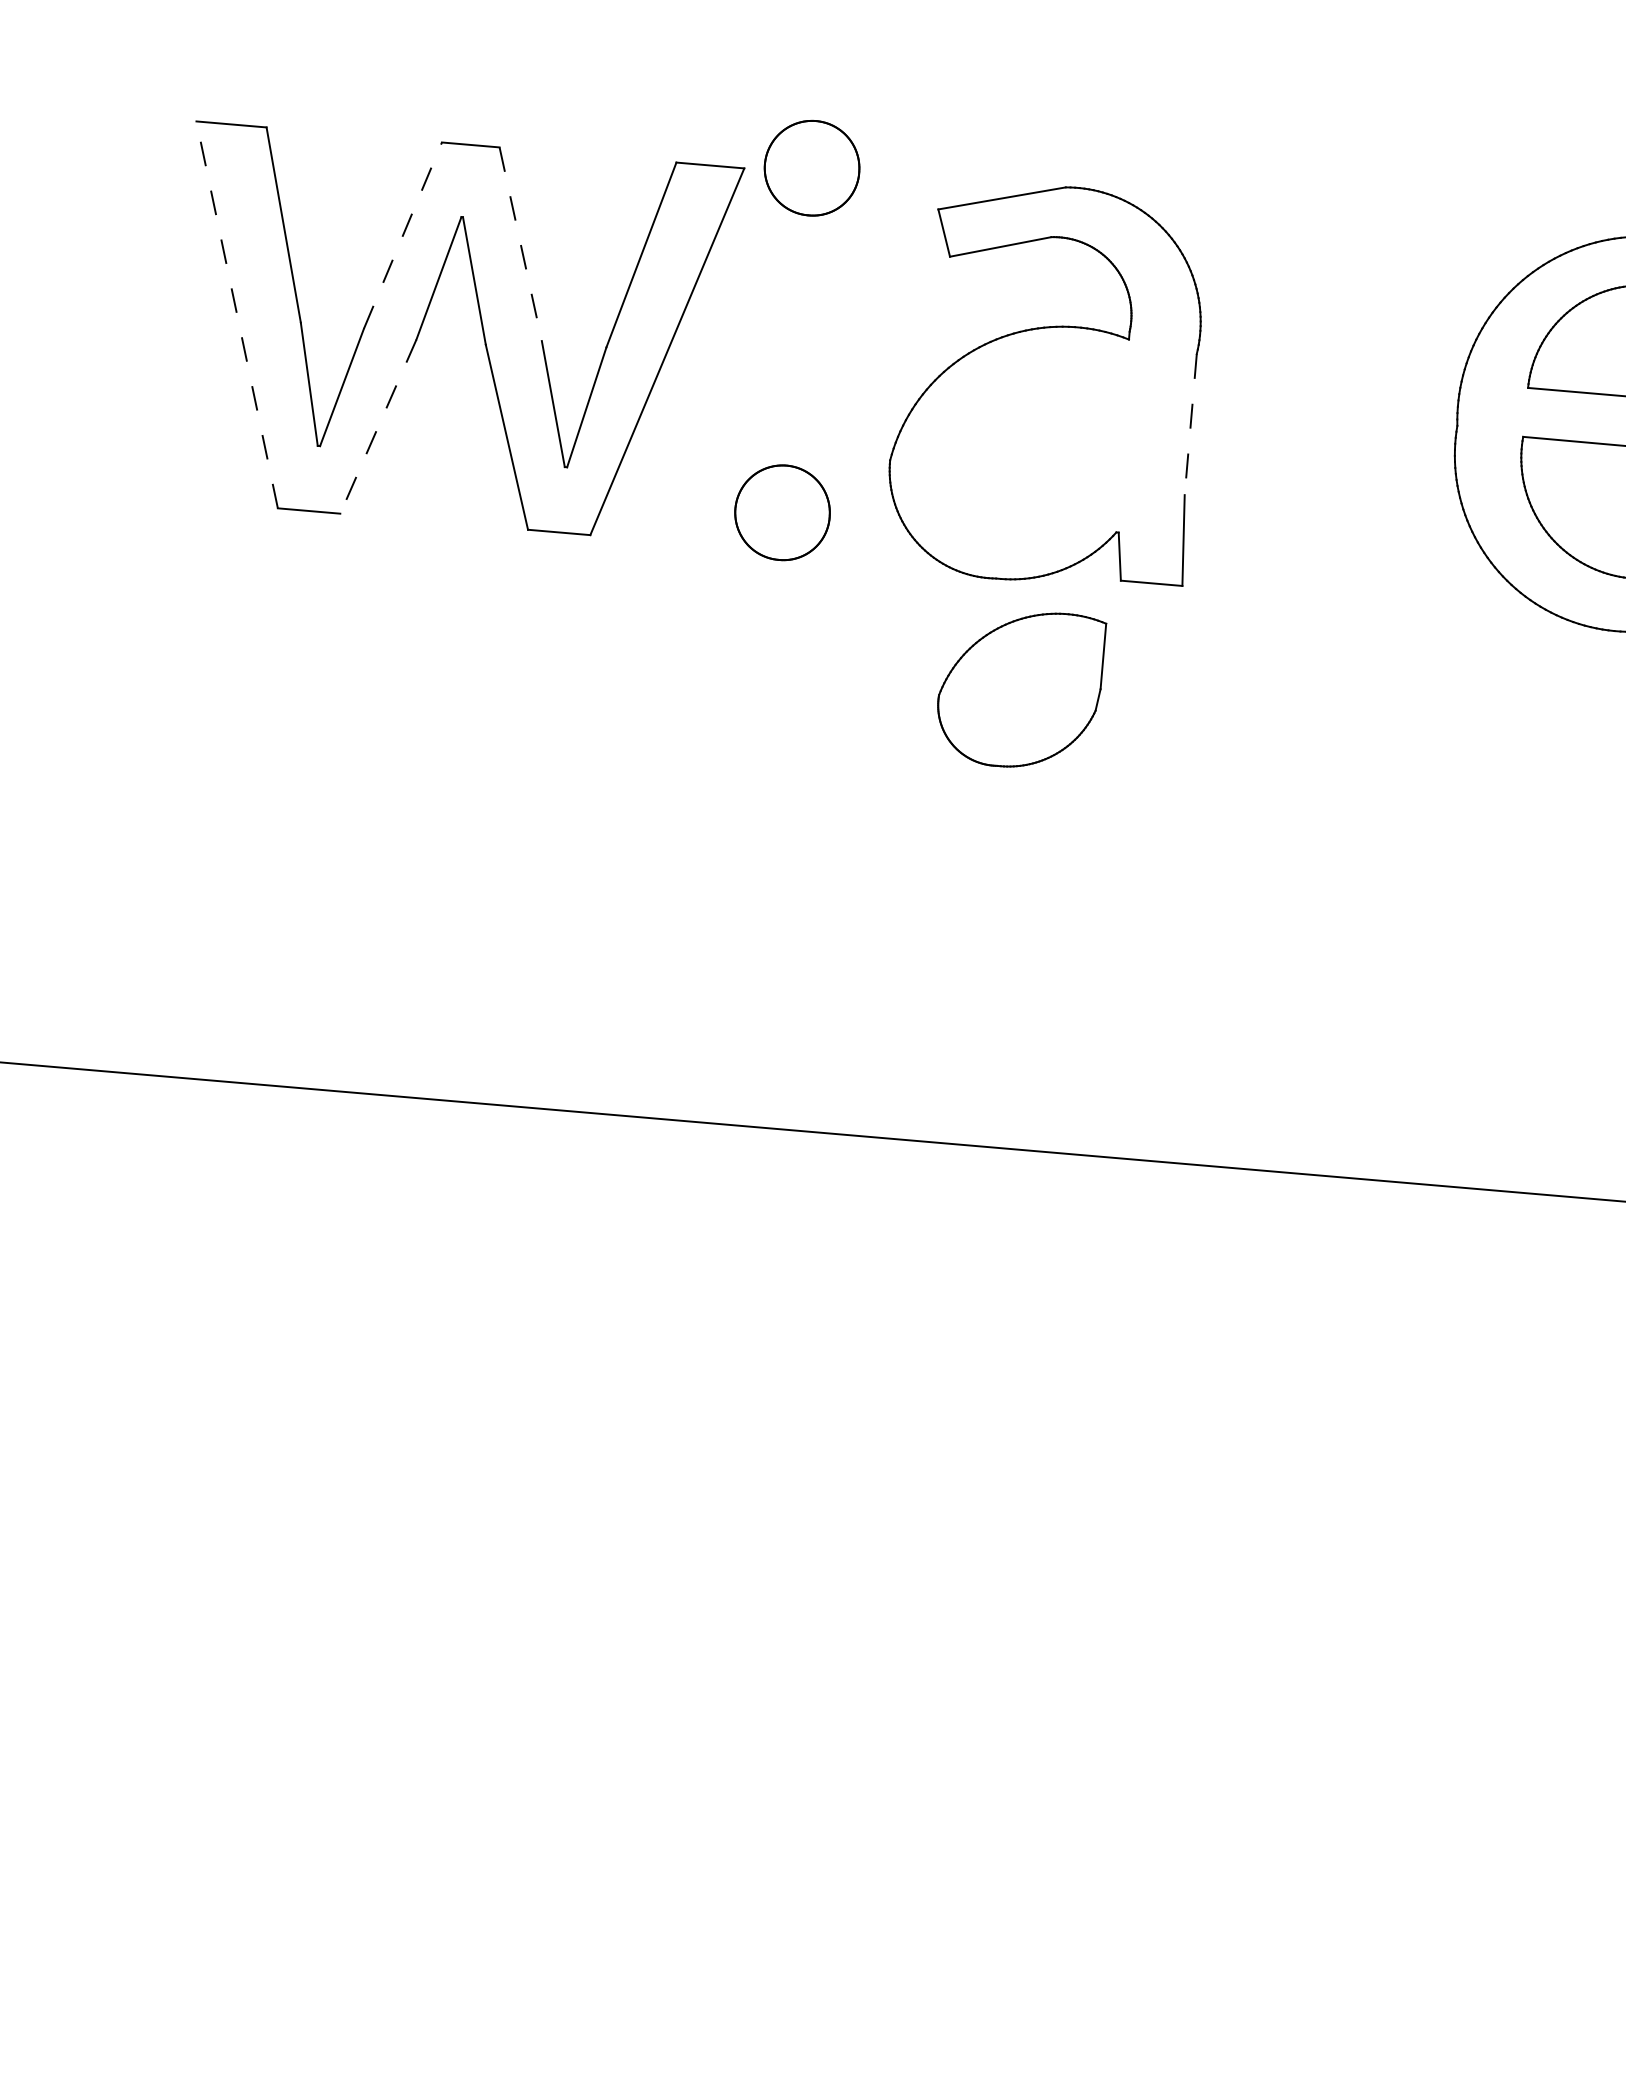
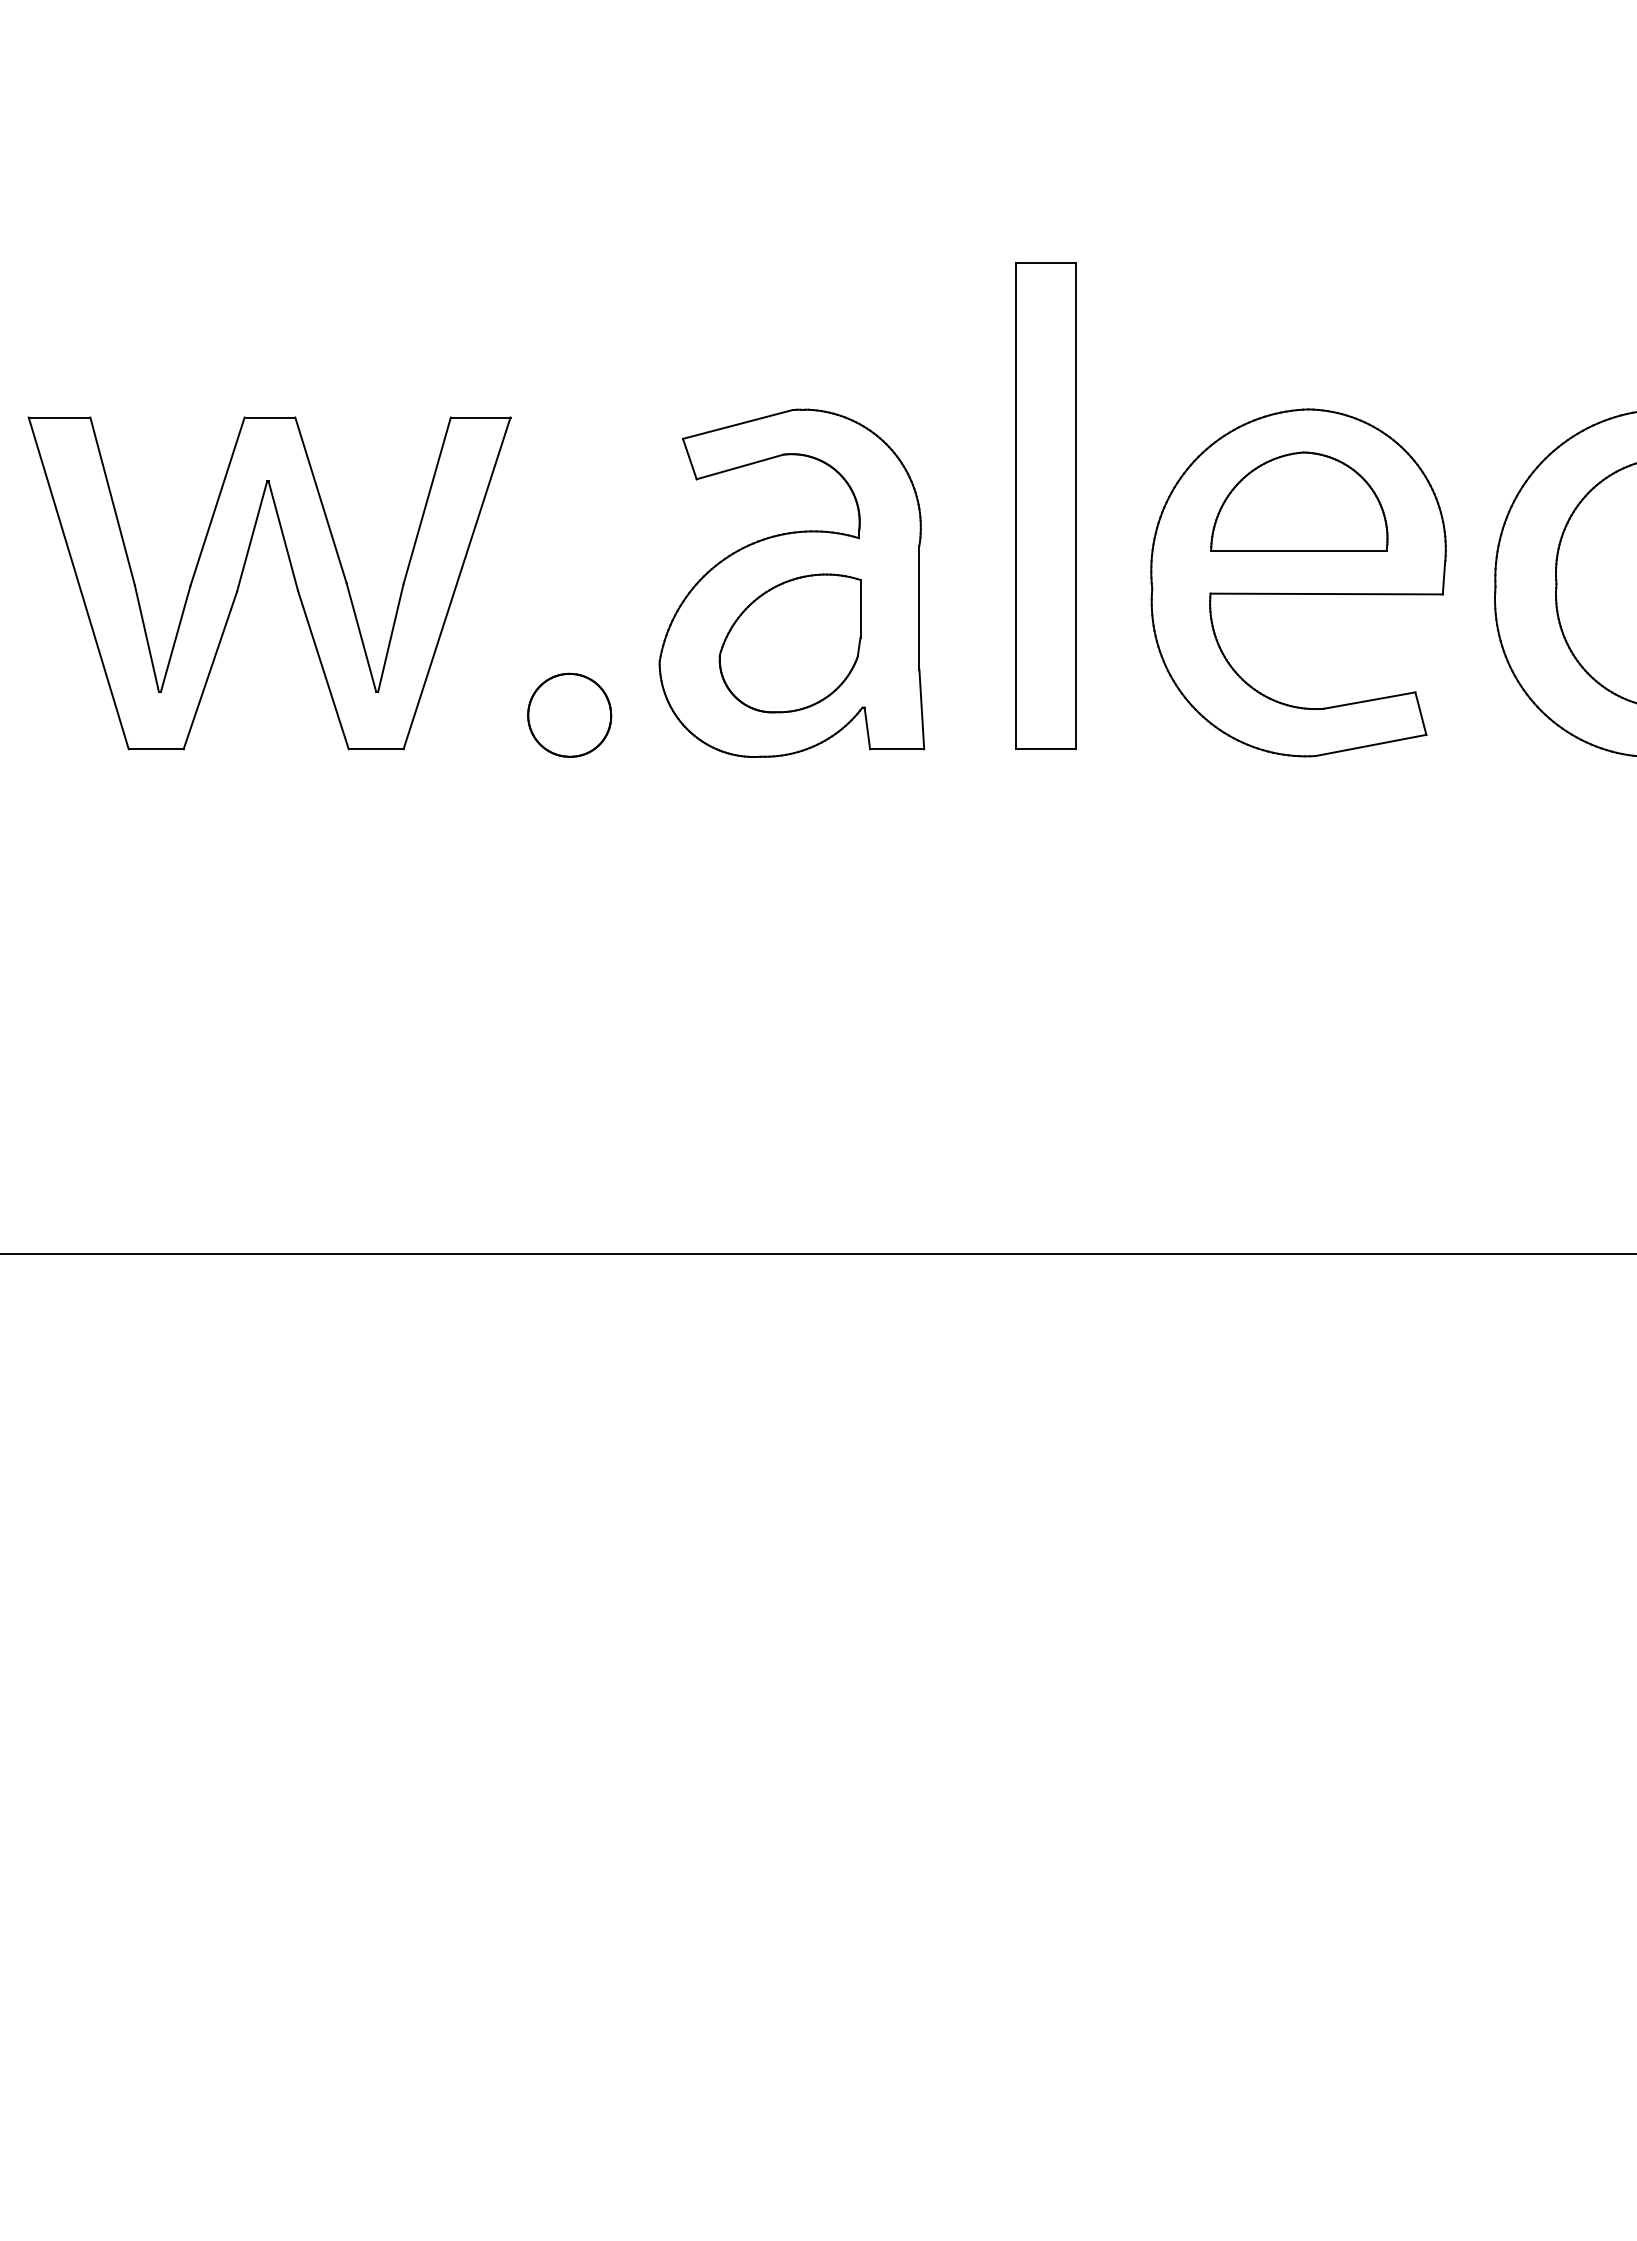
part: (811, 167) -> (569, 411), removed
line: (402, 235) -> (217, 501), dashed -> solid
line: (521, 244) -> (321, 500), dashed -> solid
line: (236, 313) -> (78, 582), dashed -> solid
part: (1344, 320) -> (1045, 505), added
line: (1190, 425) -> (919, 608), dashed -> solid
line: (378, 426) -> (210, 670), dashed -> solid
part: (1019, 689) -> (789, 643), moved

